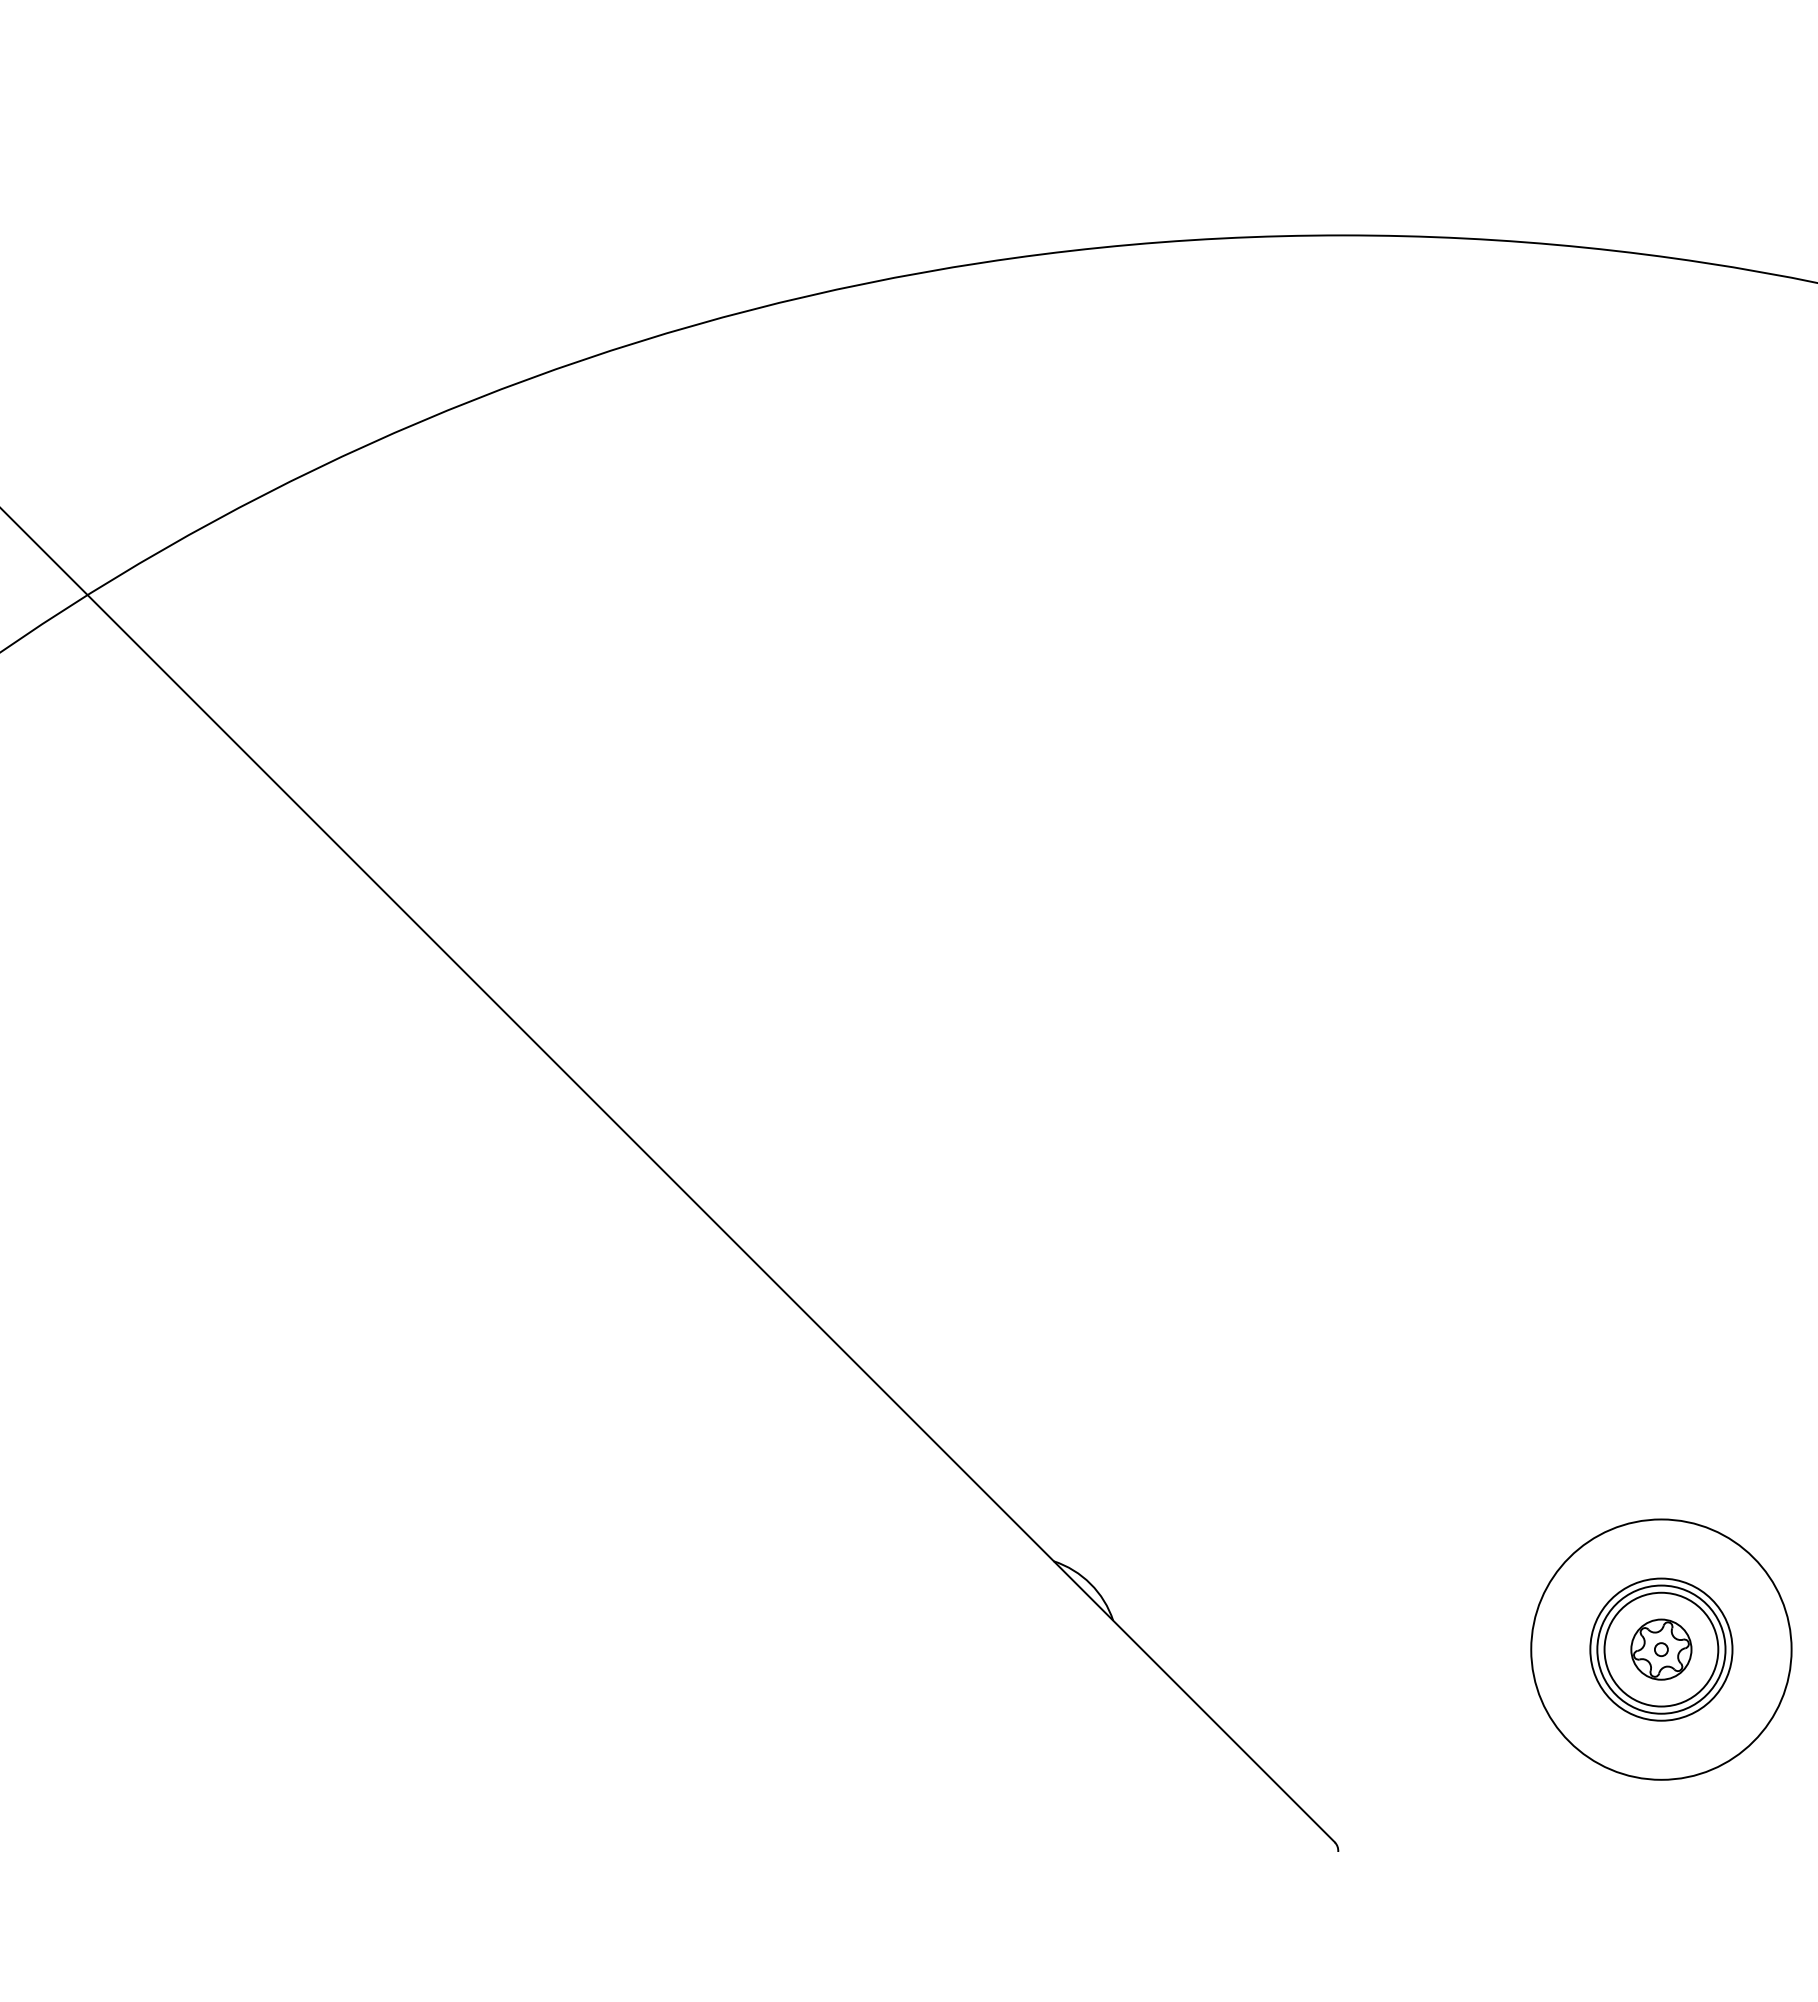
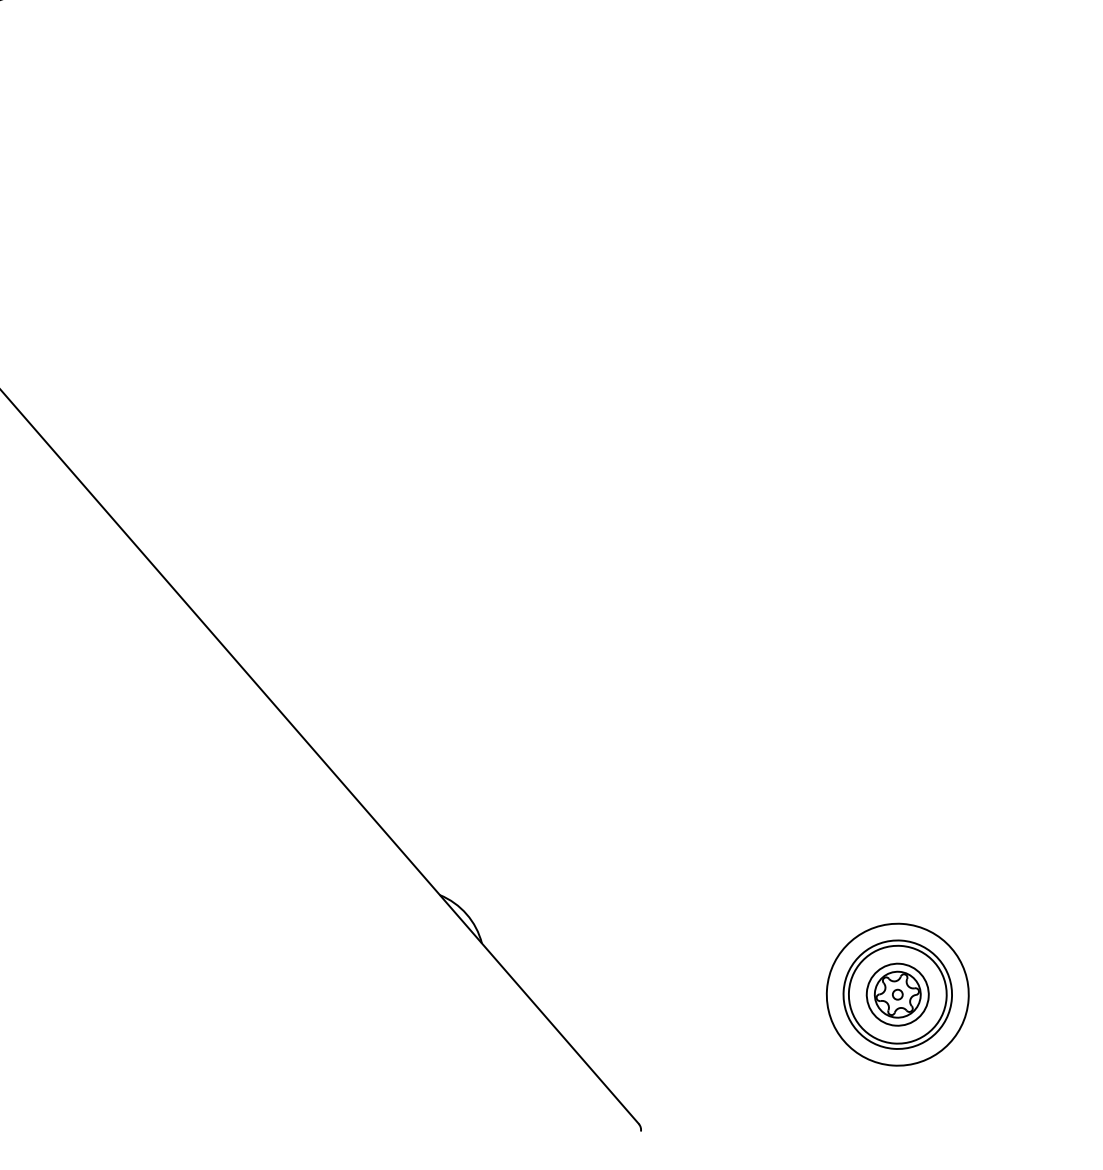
circle: (1661, 1649) -> (897, 994), size x0.71
circle: (1661, 1649) -> (897, 994), size x0.71

